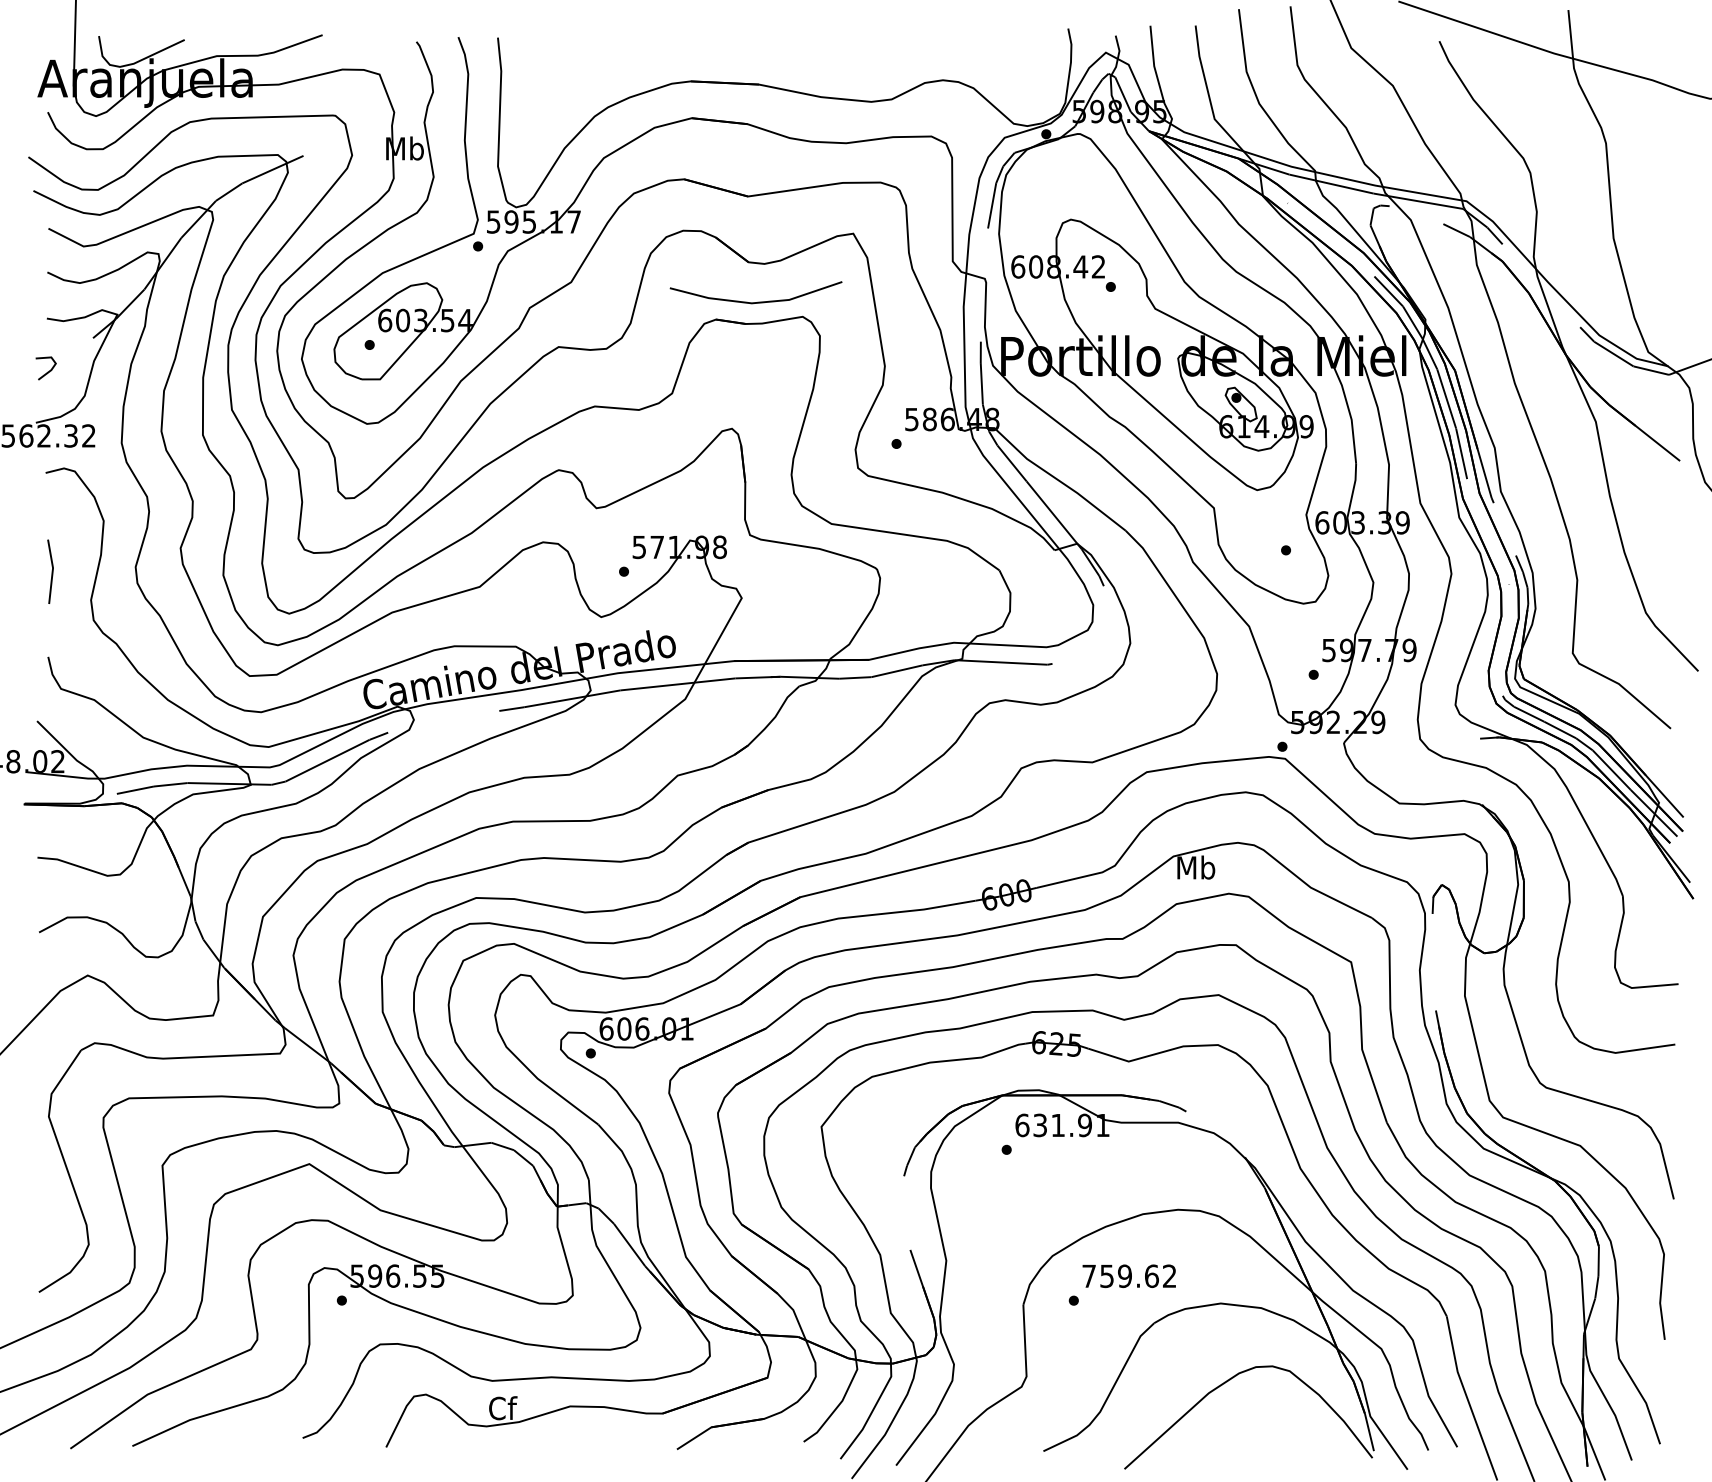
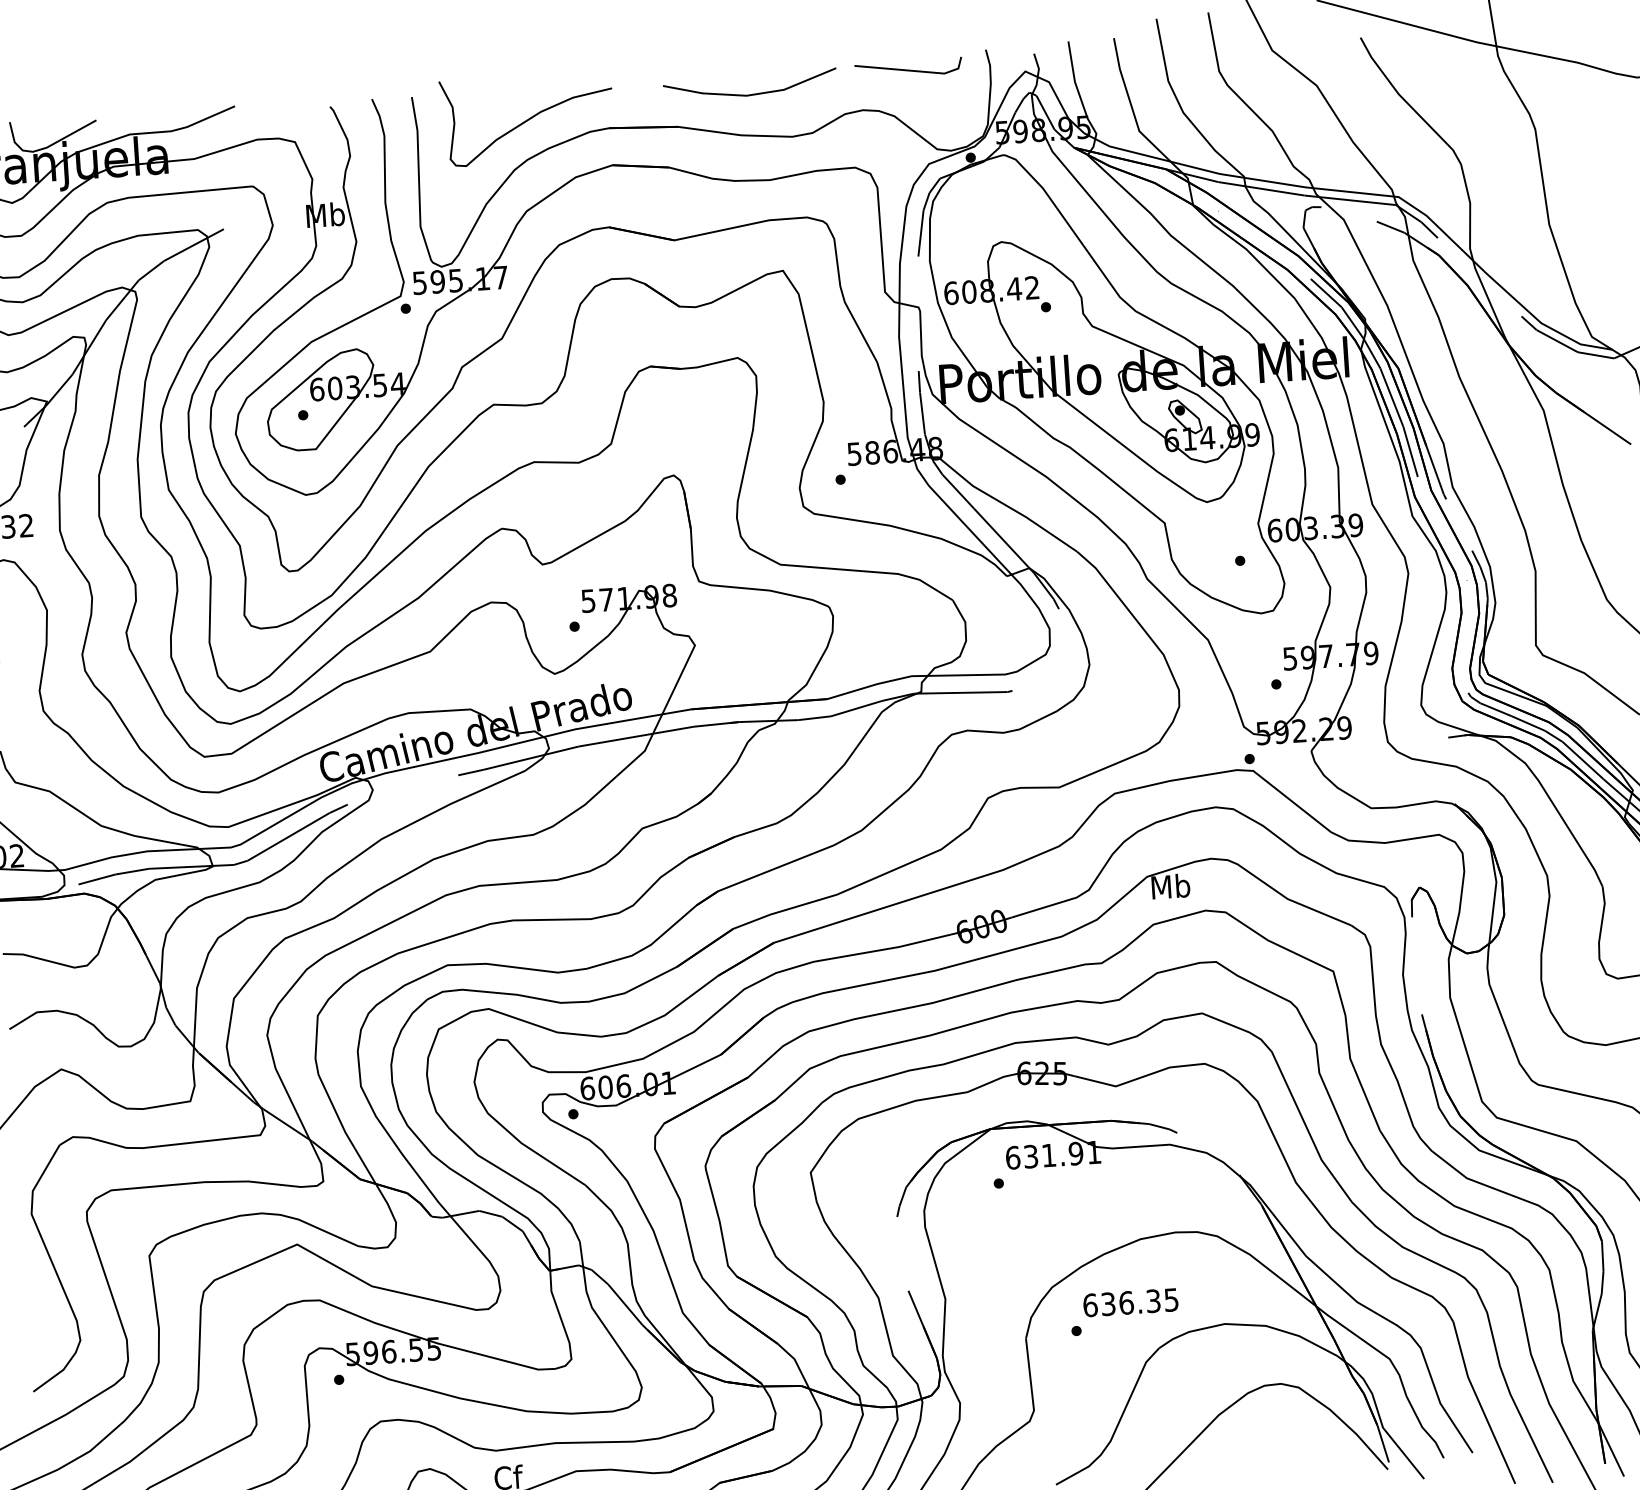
line: (990, 43) -> (908, 69), added
curve: (610, 67) -> (527, 119), added
line: (757, 301) -> (752, 93), moved
text: (1129, 1276) -> (1131, 1302), 759.62 -> 636.35

